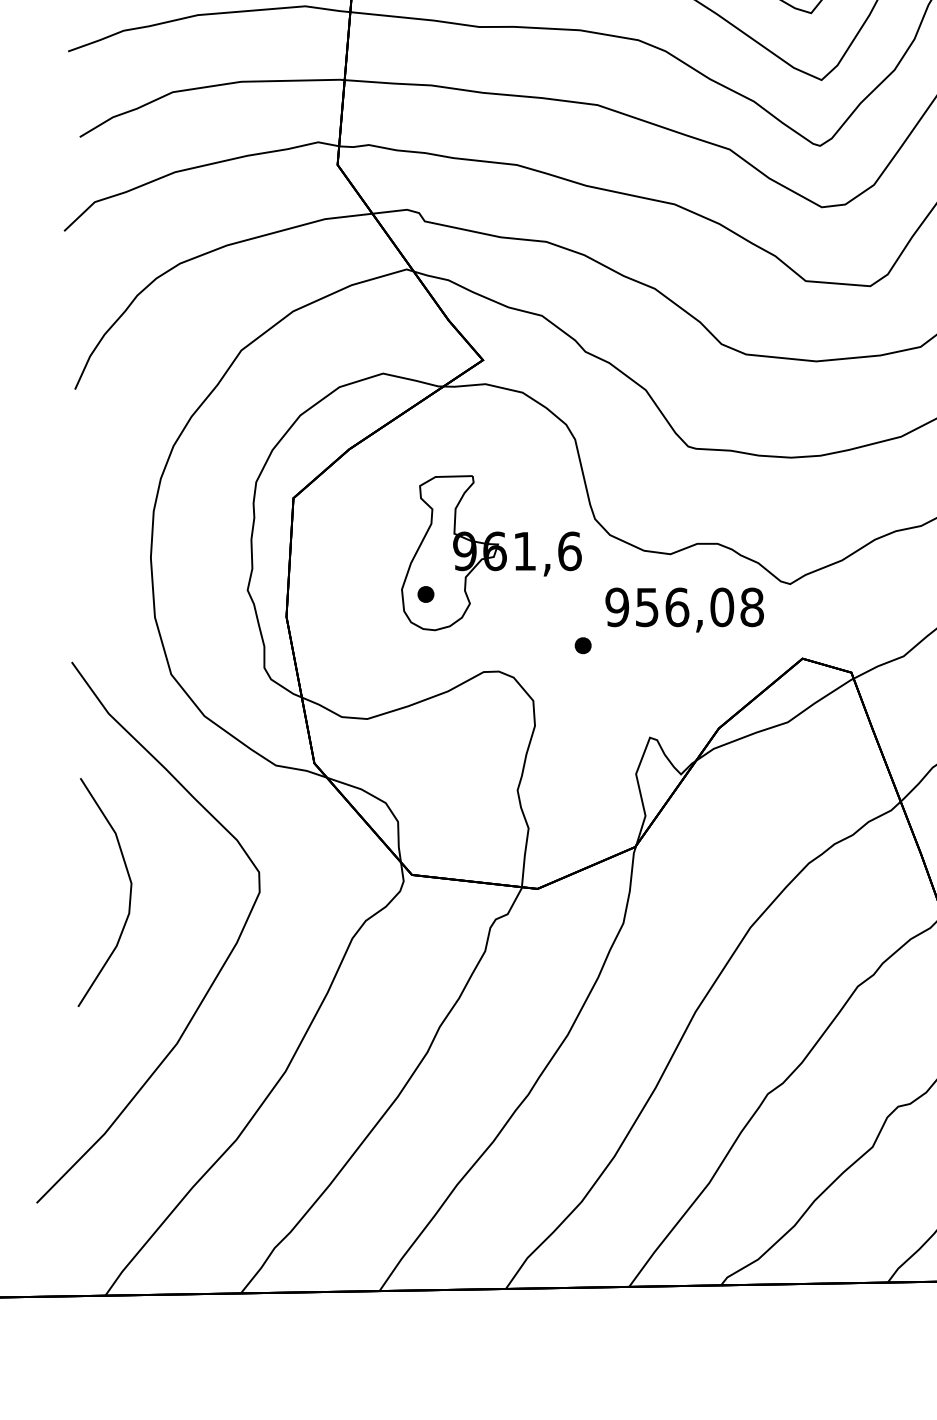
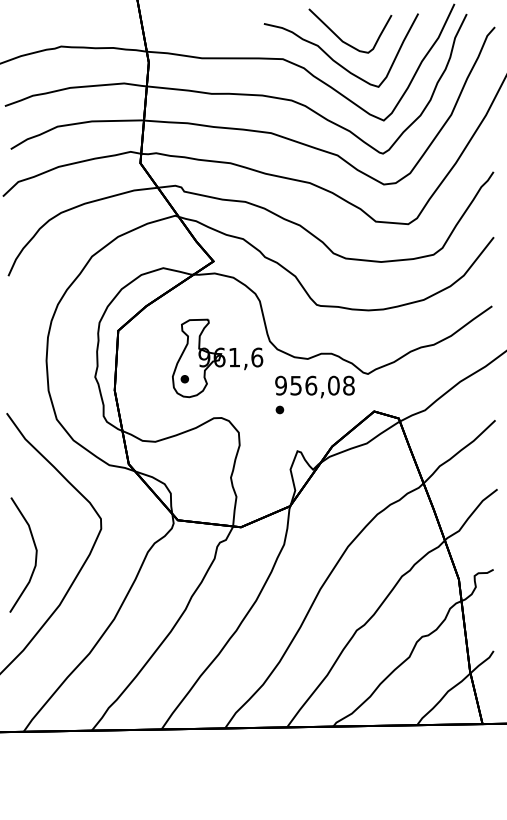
part: (582, 644) -> (279, 409), moved
curve: (128, 891) -> (35, 554), moved

